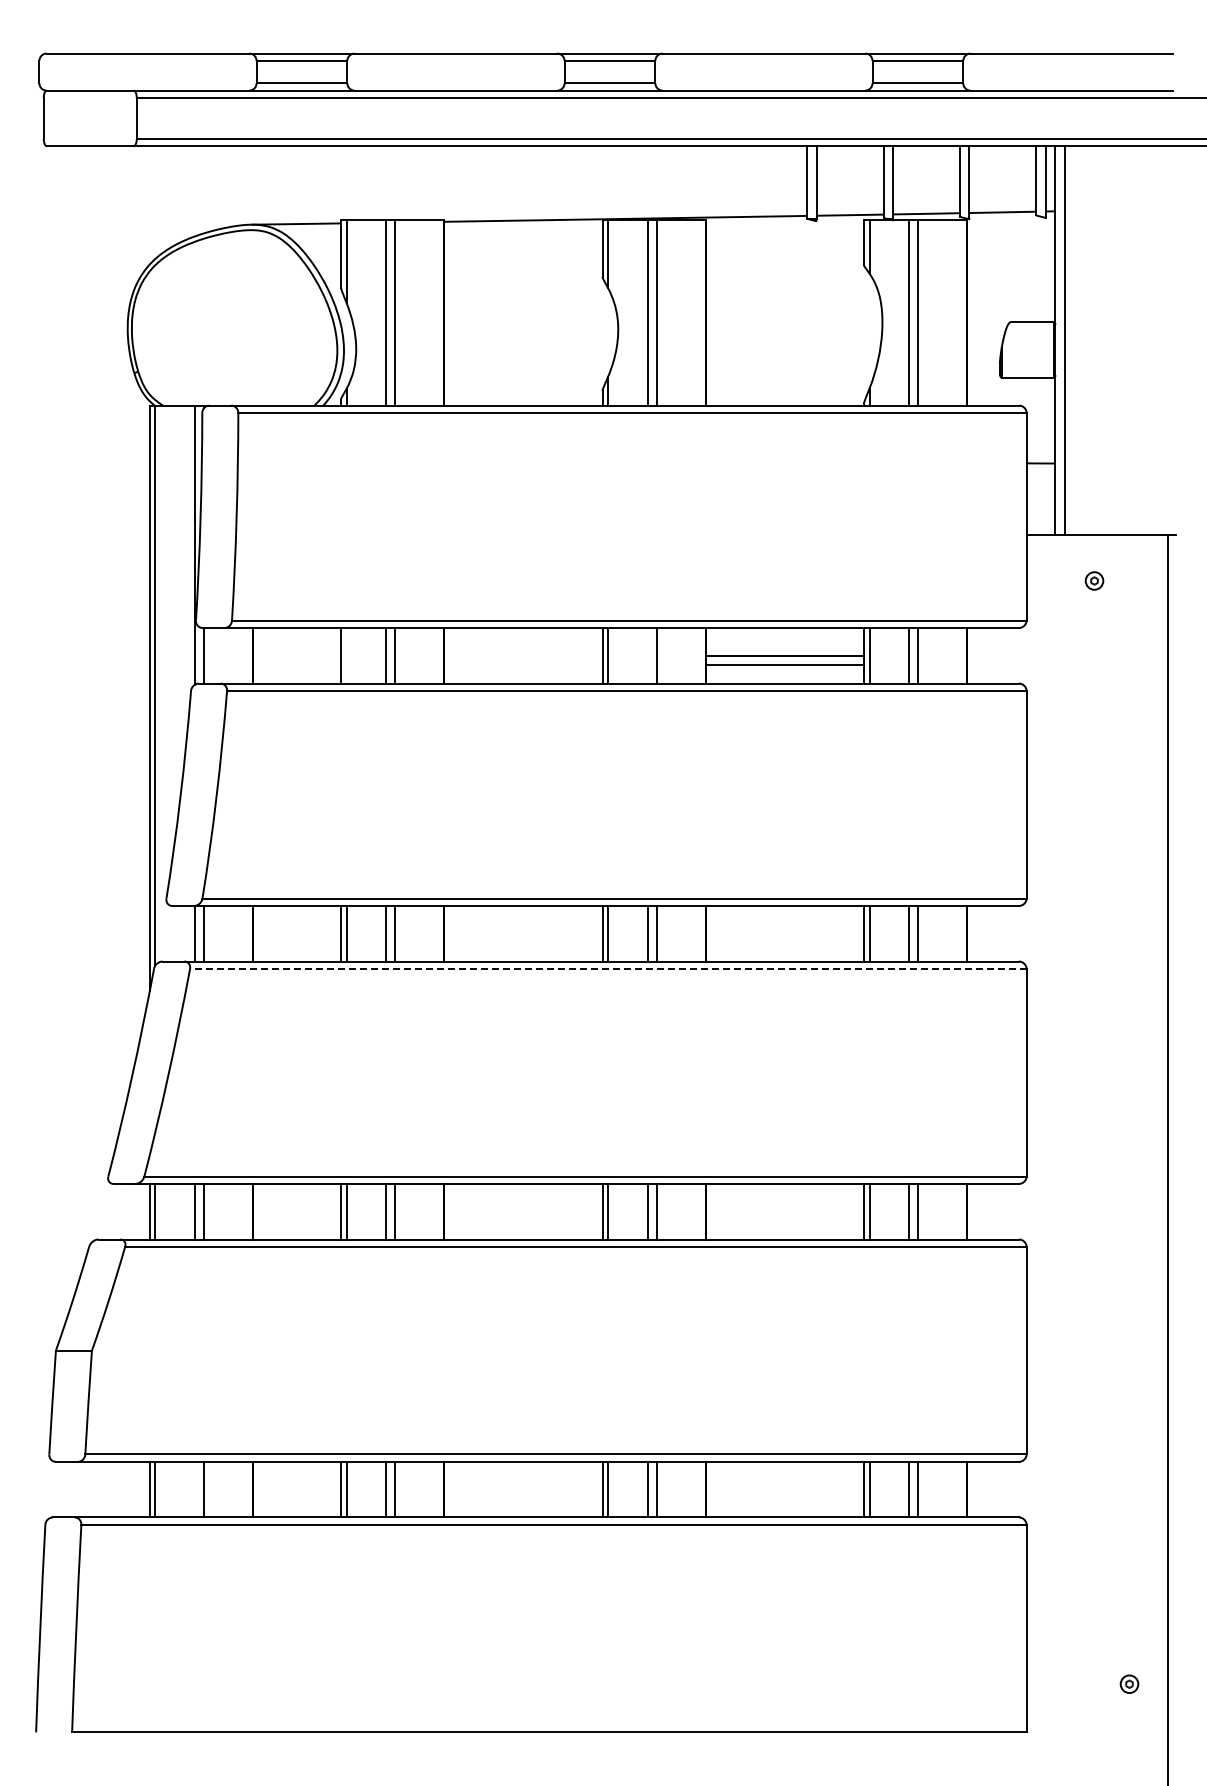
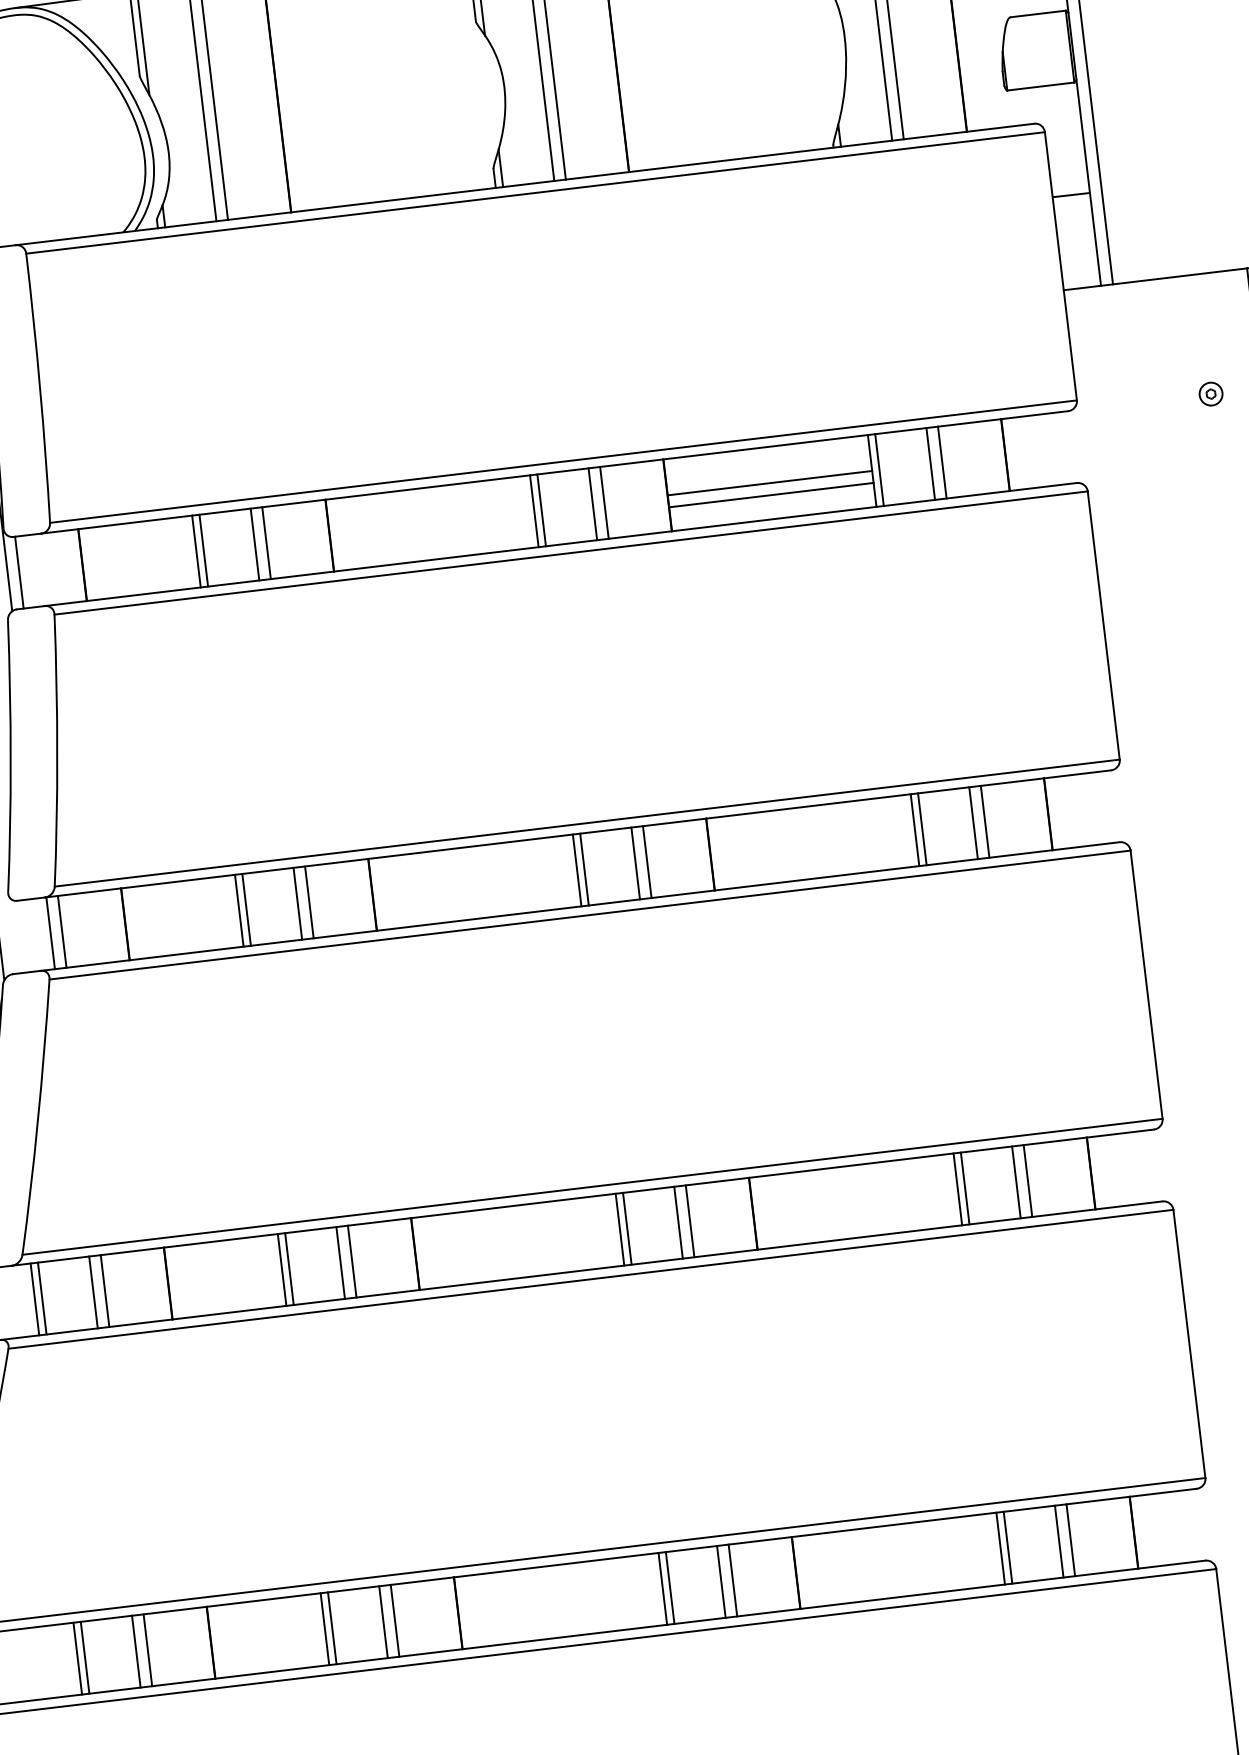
part: (1094, 580) -> (1210, 393), moved
line: (346, 655) -> (203, 550), added
line: (647, 655) -> (592, 503), added
line: (607, 968) -> (588, 914), dashed -> solid
line: (195, 1489) -> (136, 1651), added

